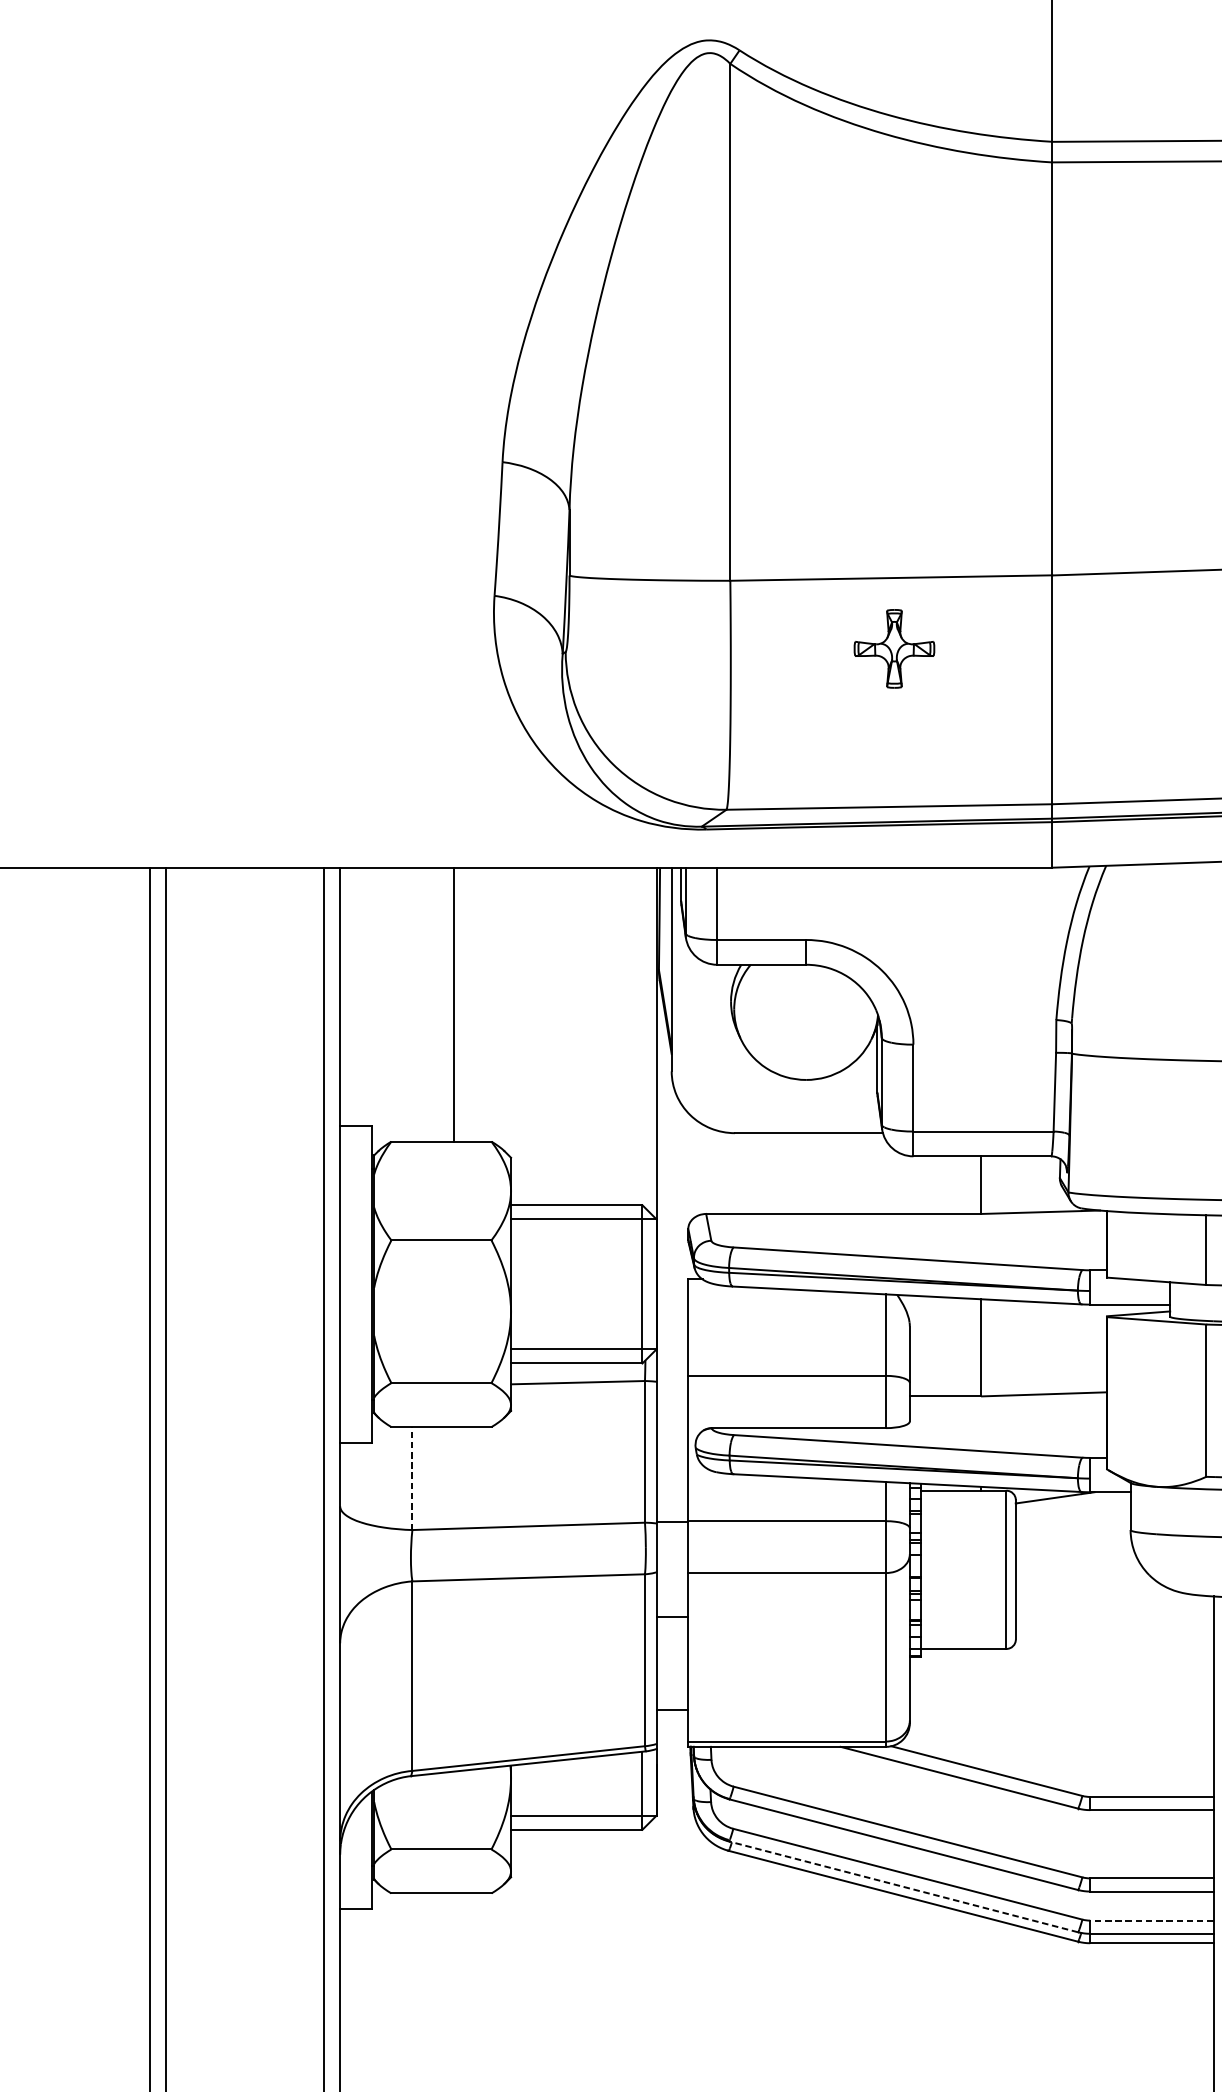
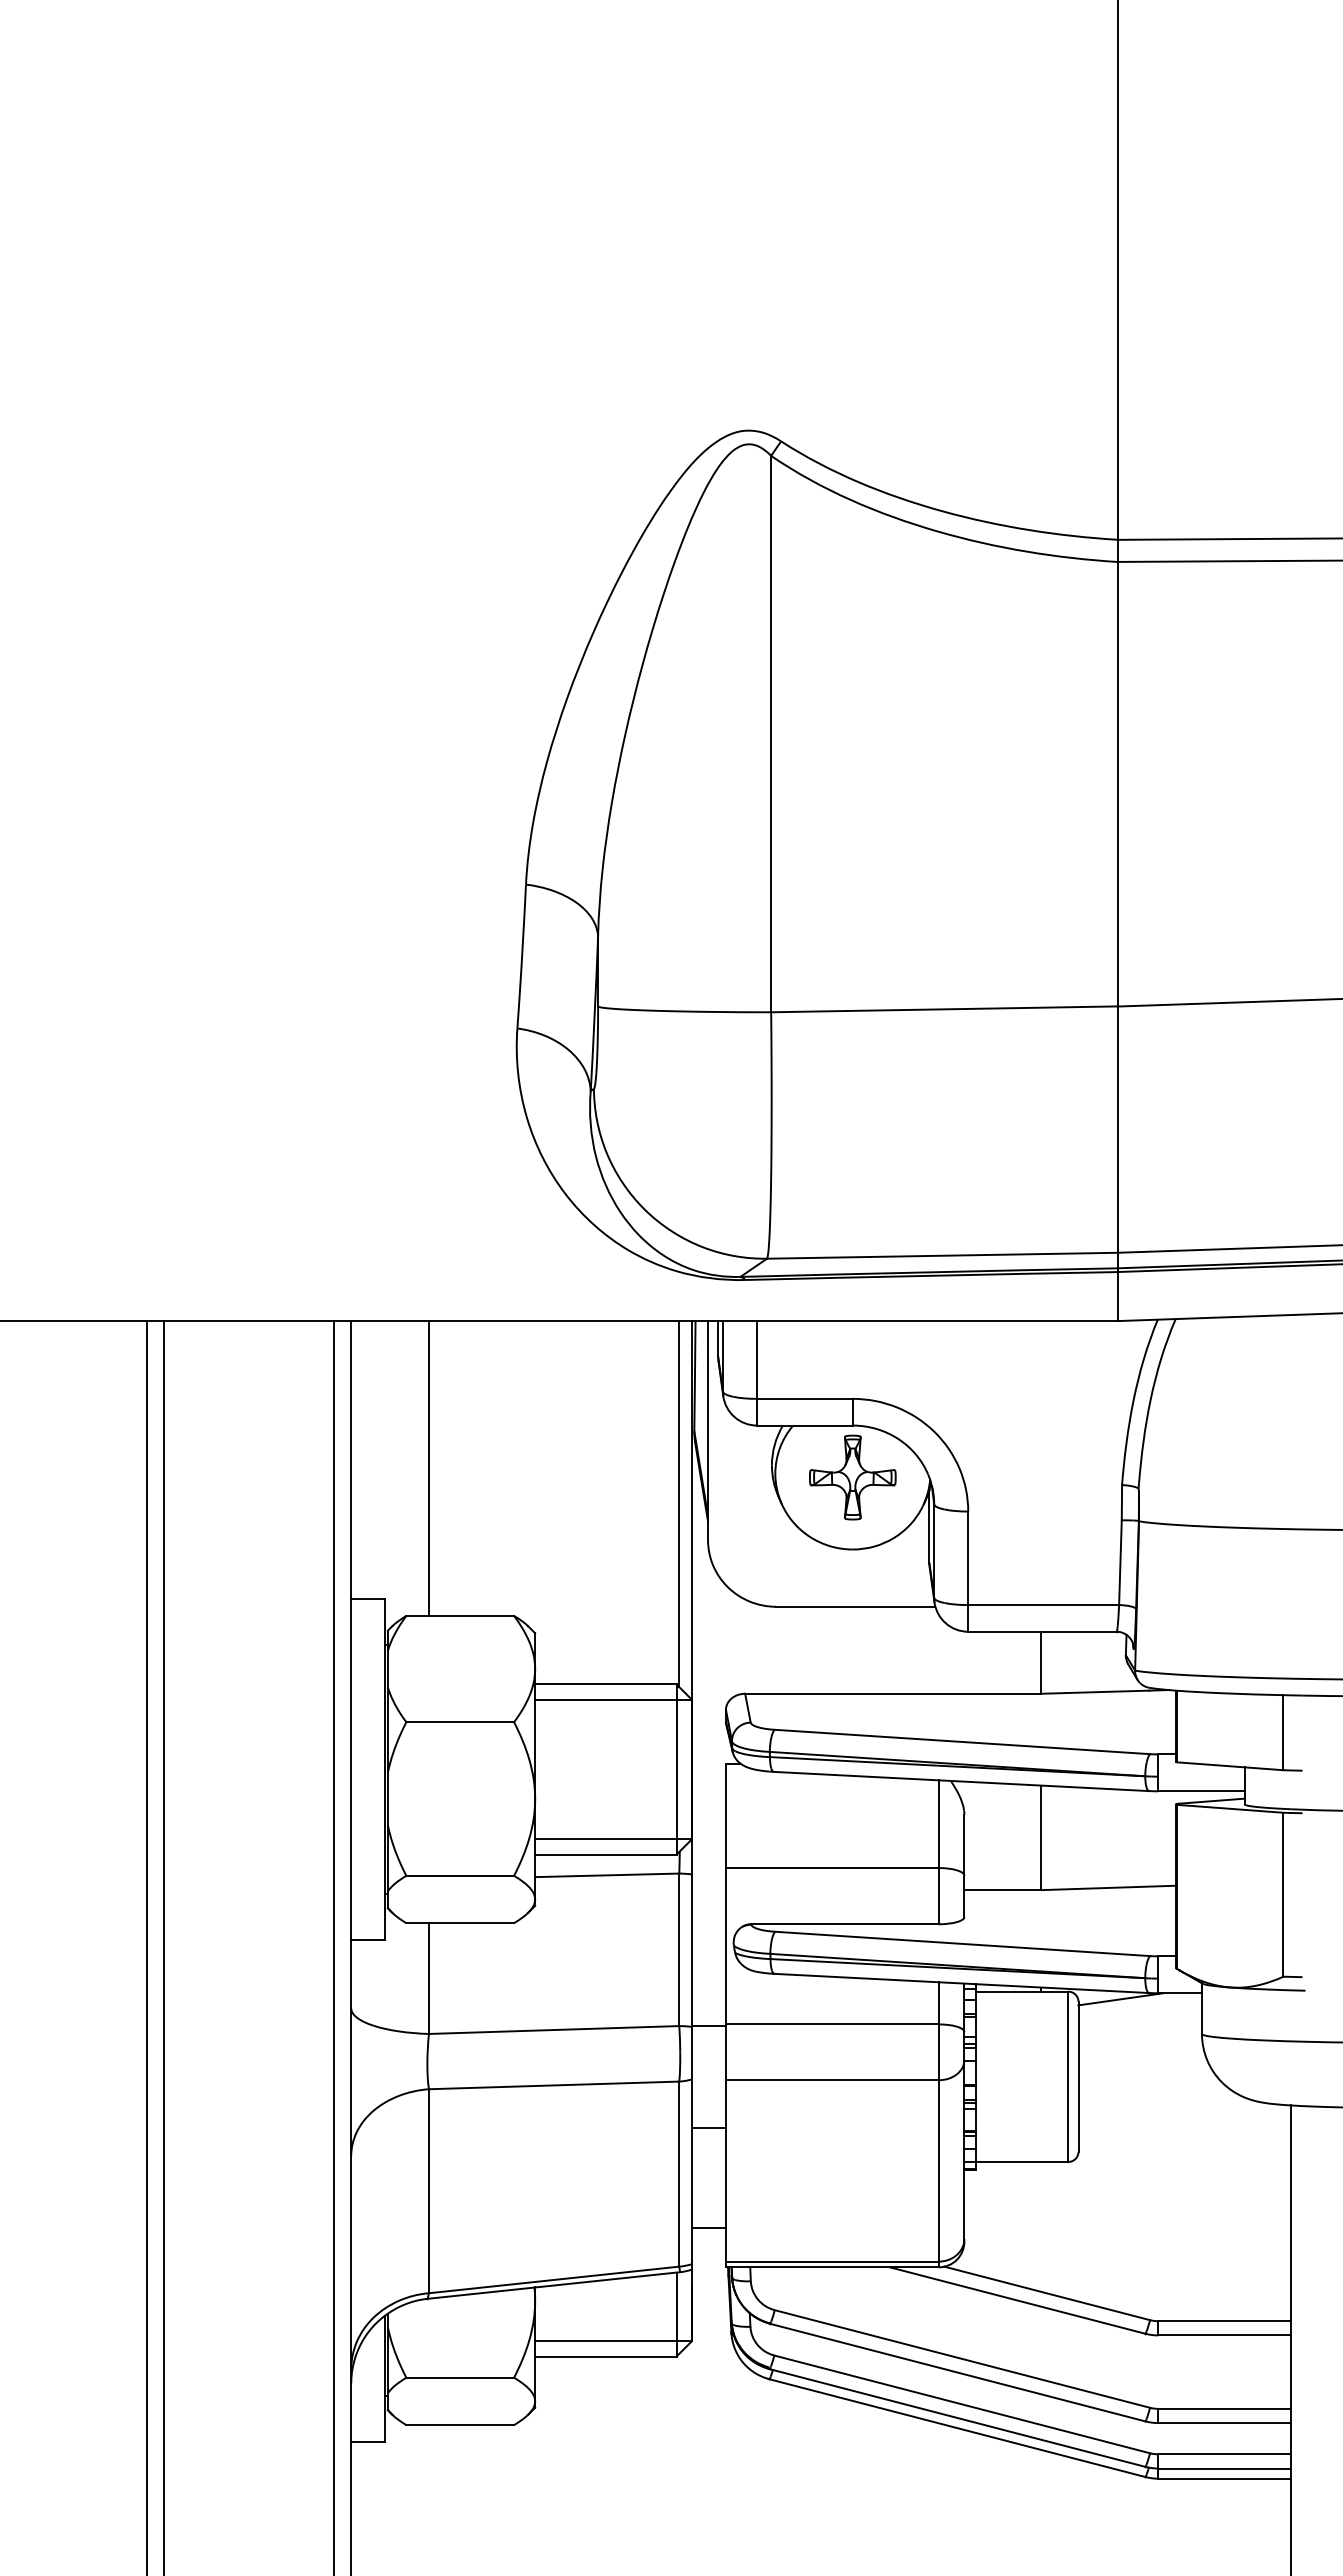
part: (894, 648) -> (852, 1477), moved
line: (453, 1004) -> (428, 1468), moved
line: (645, 1038) -> (679, 1504), added
line: (411, 1478) -> (428, 1978), dashed -> solid
line: (903, 1886) -> (957, 2417), dashed -> solid
line: (1151, 1920) -> (1224, 2454), dashed -> solid

